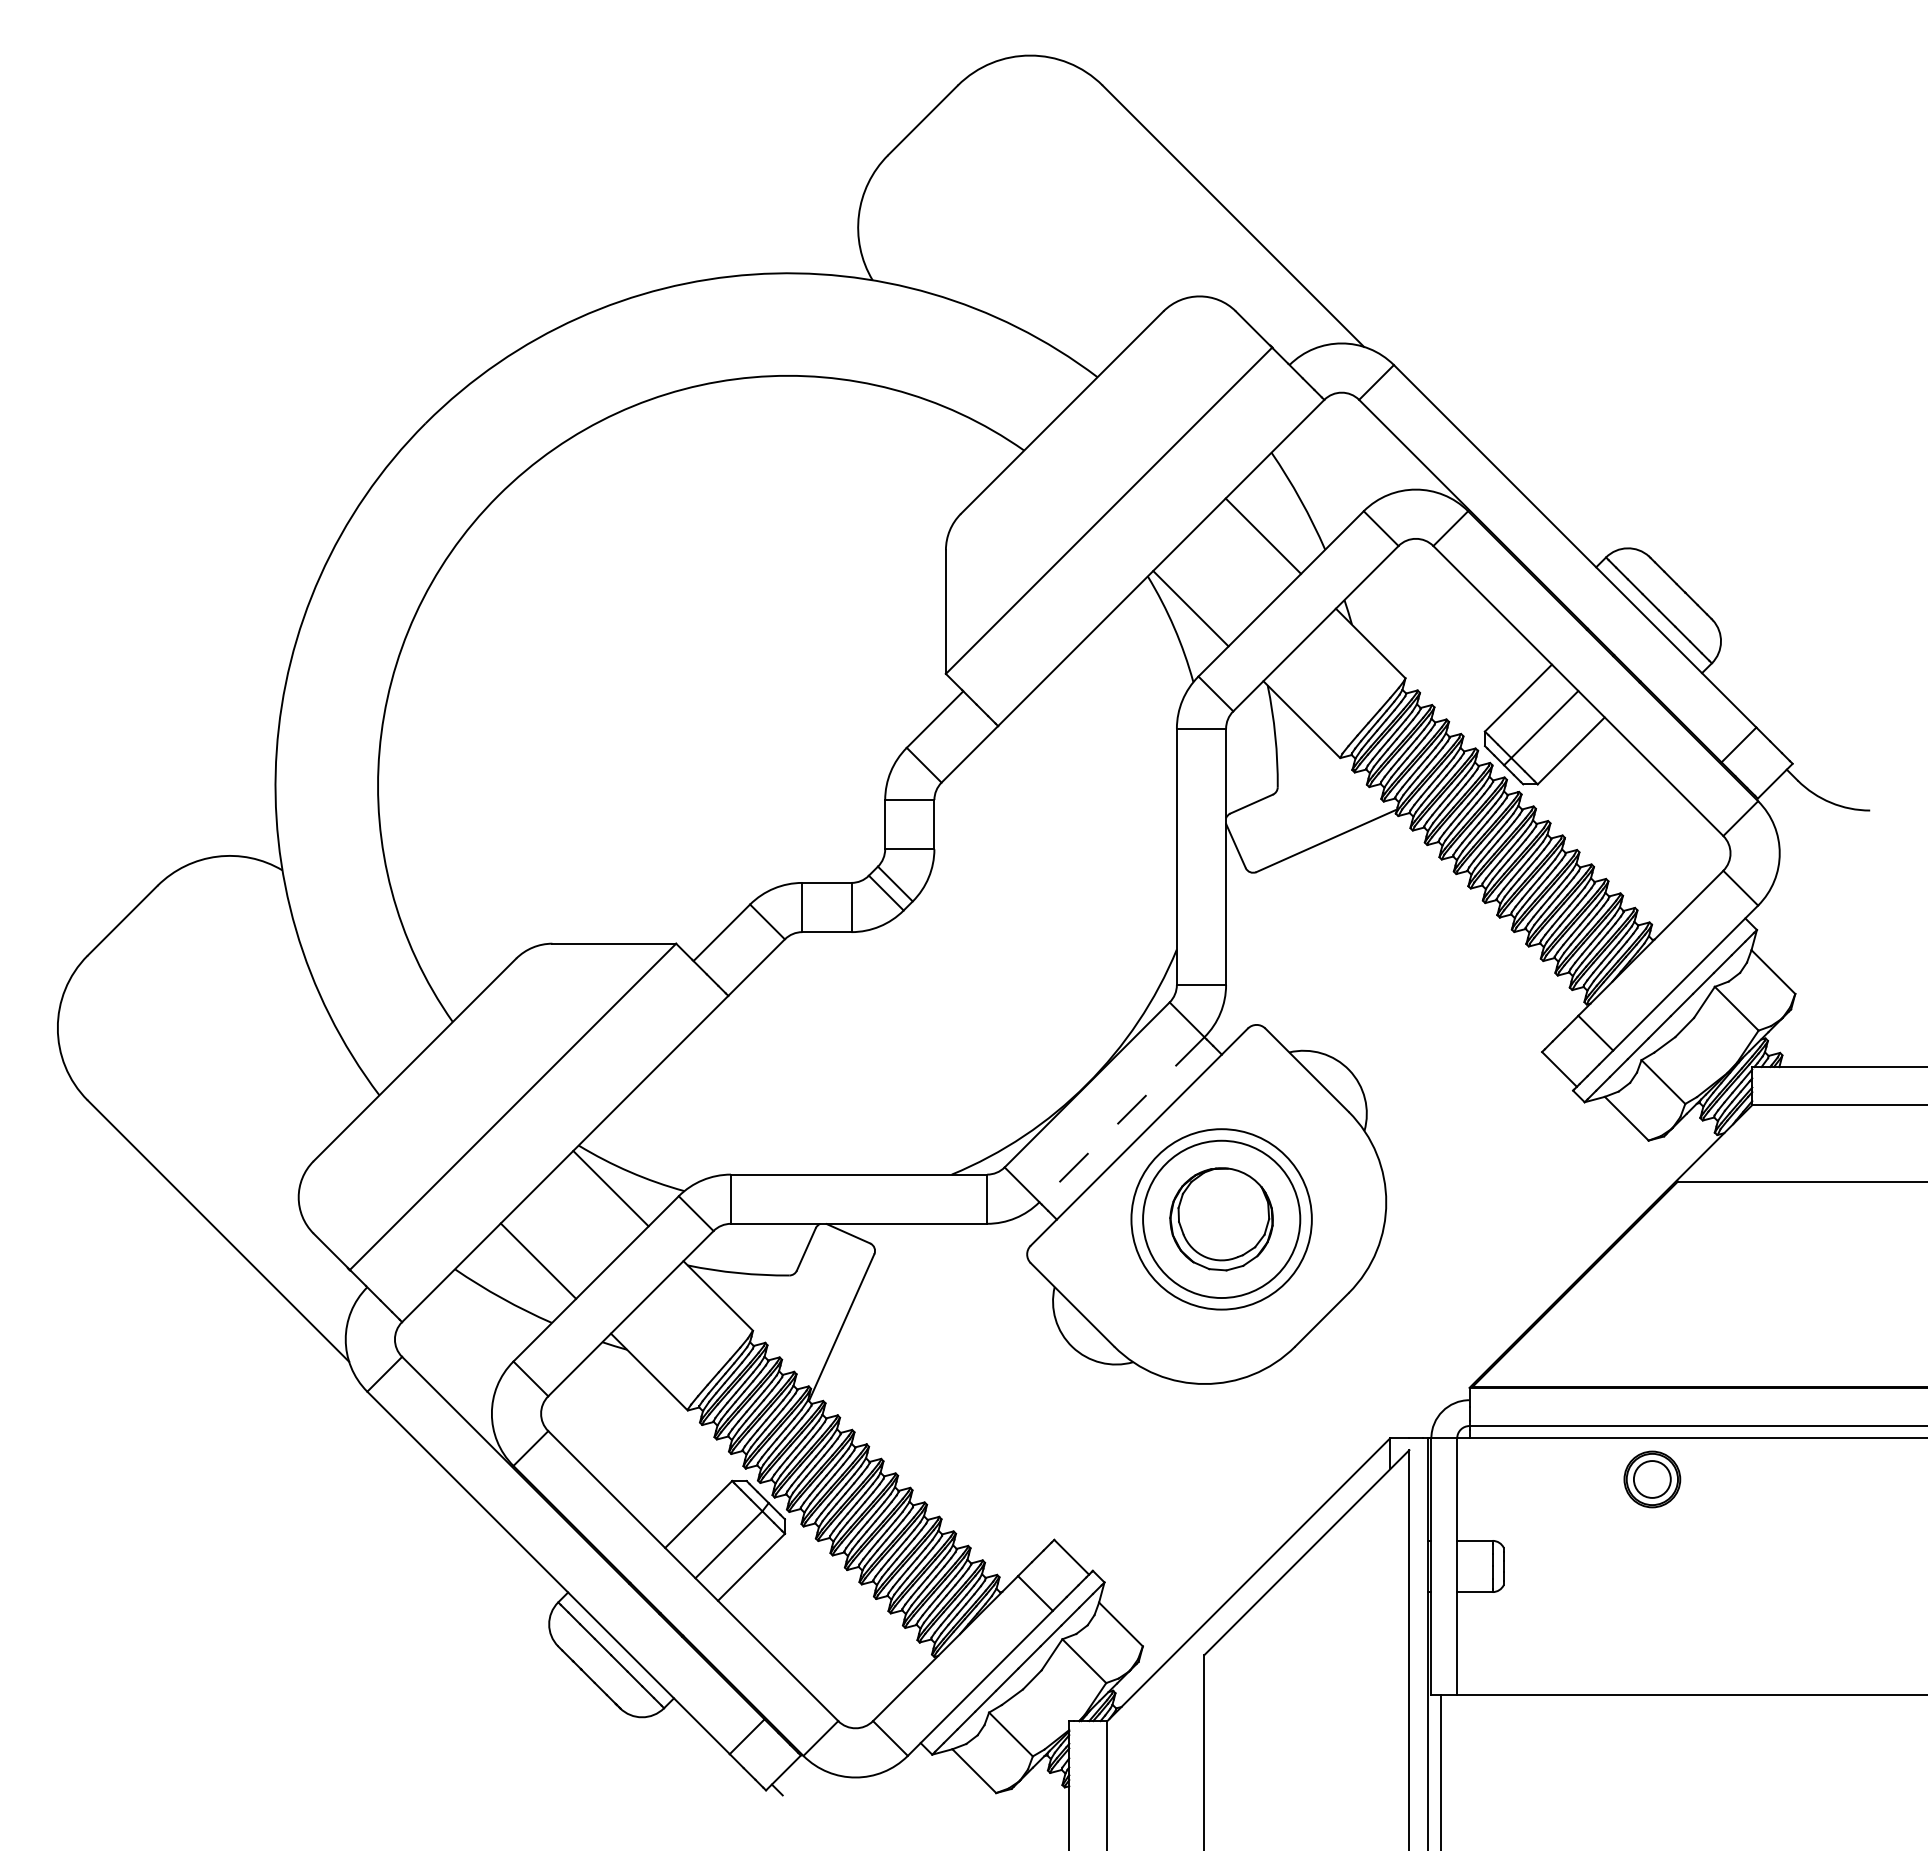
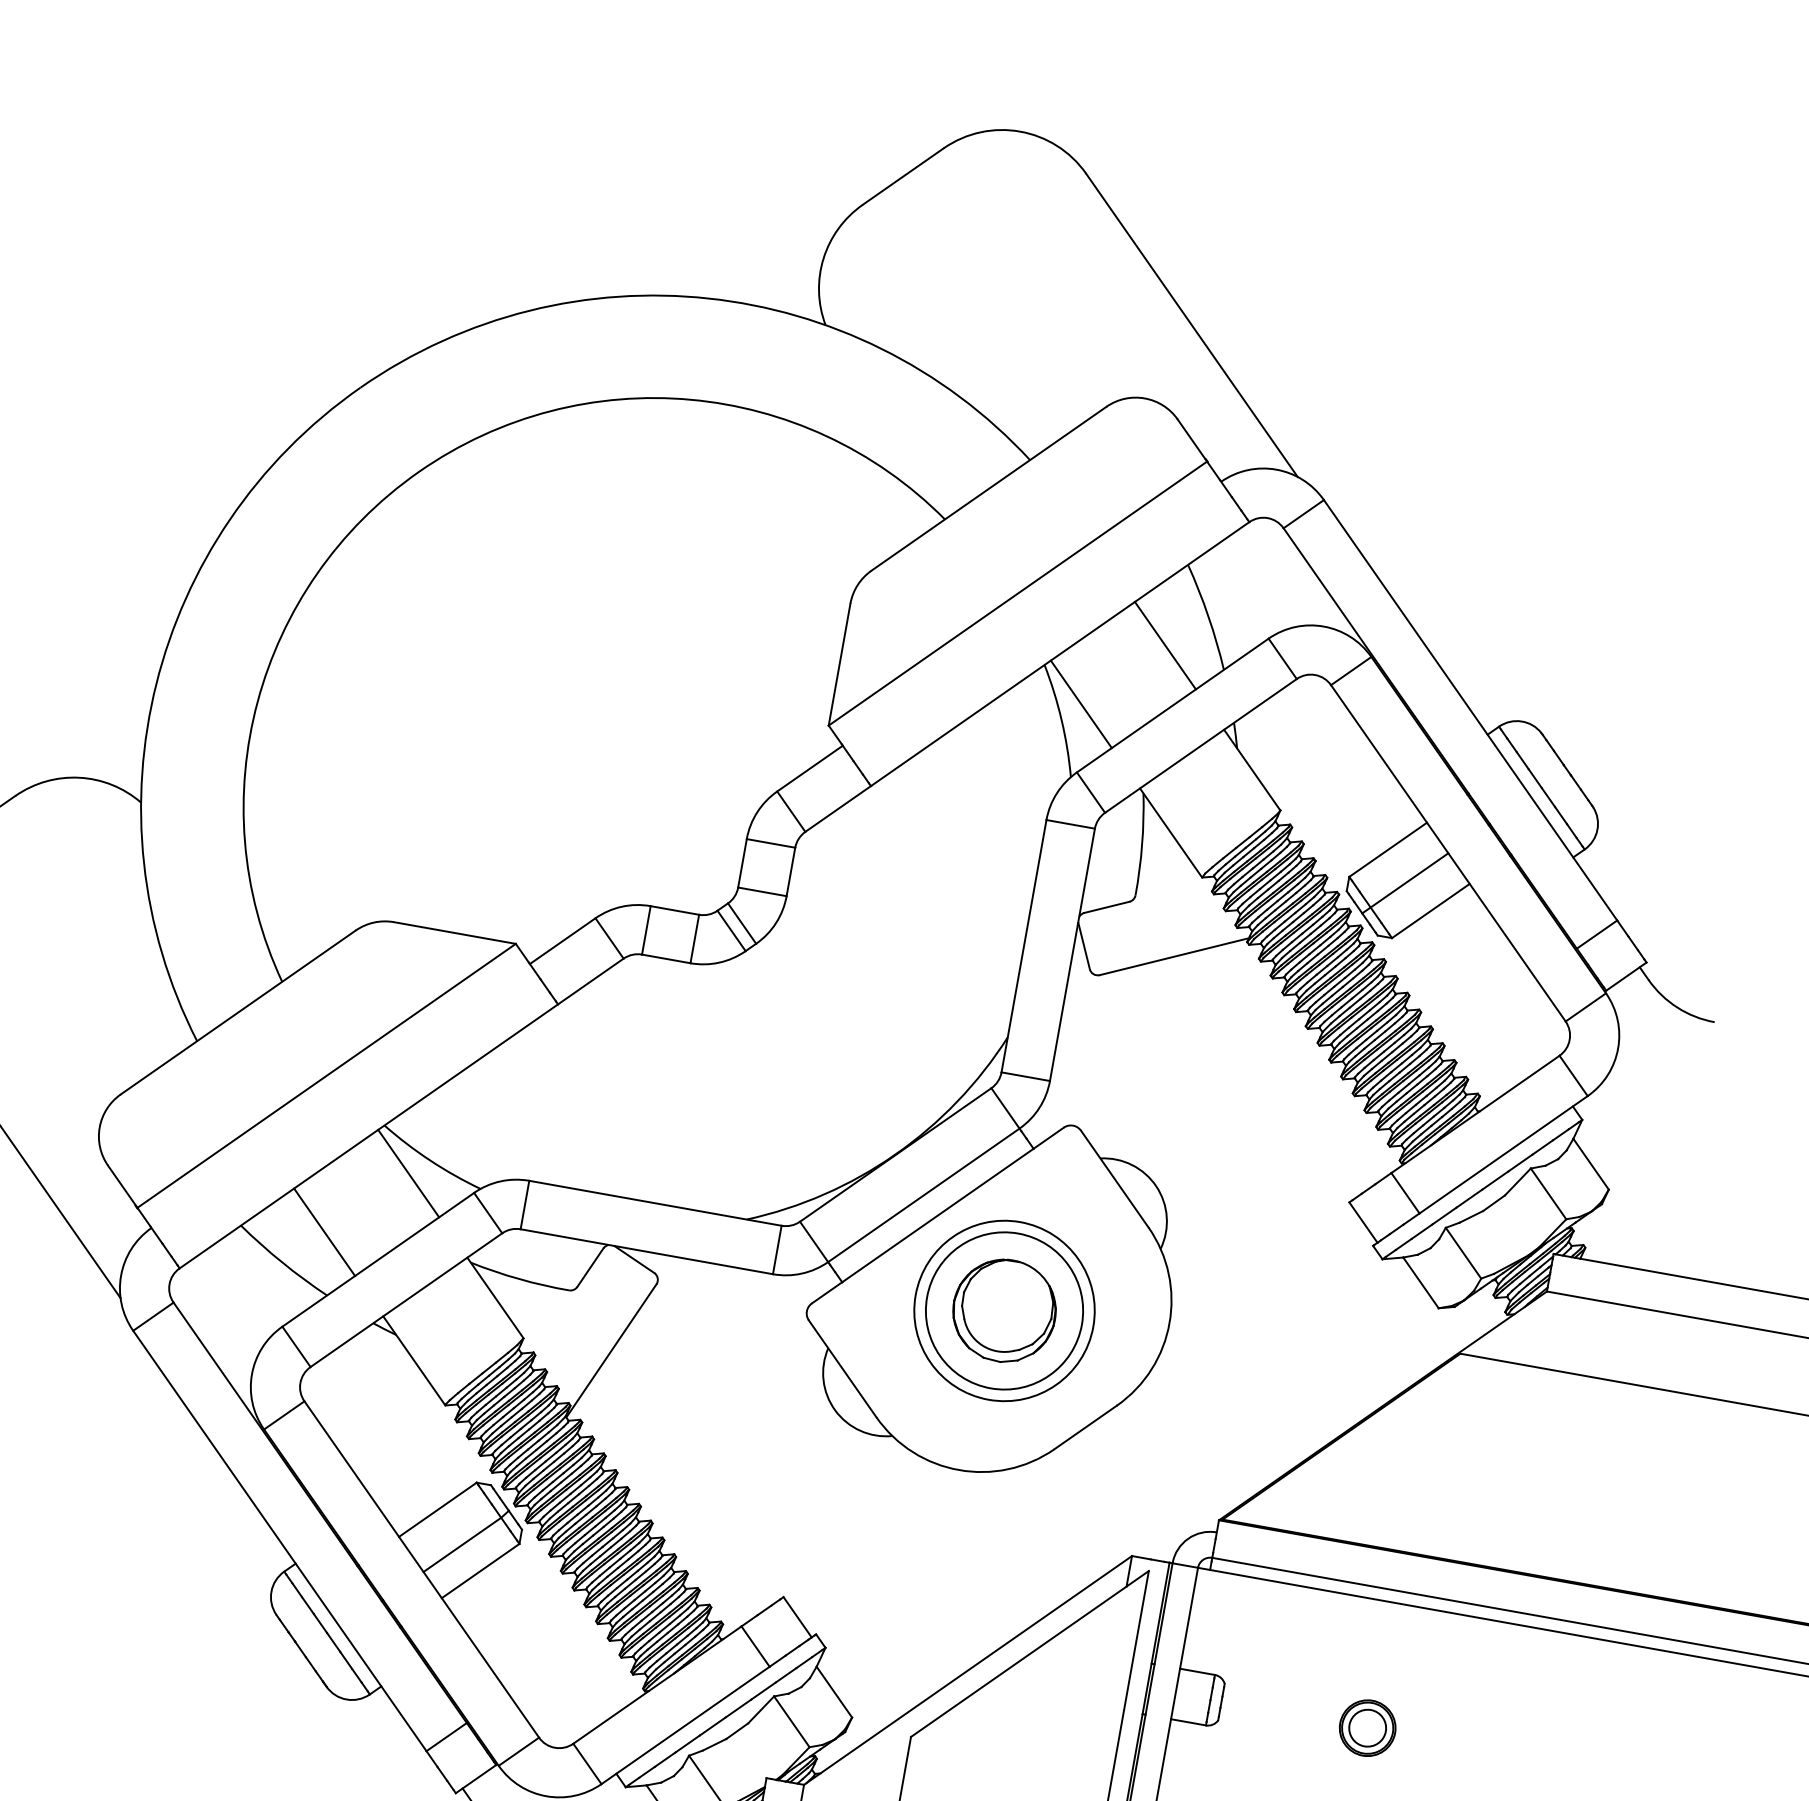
line: (1121, 1119) -> (923, 1195), dashed -> solid
part: (1652, 1479) -> (1367, 1728), moved

